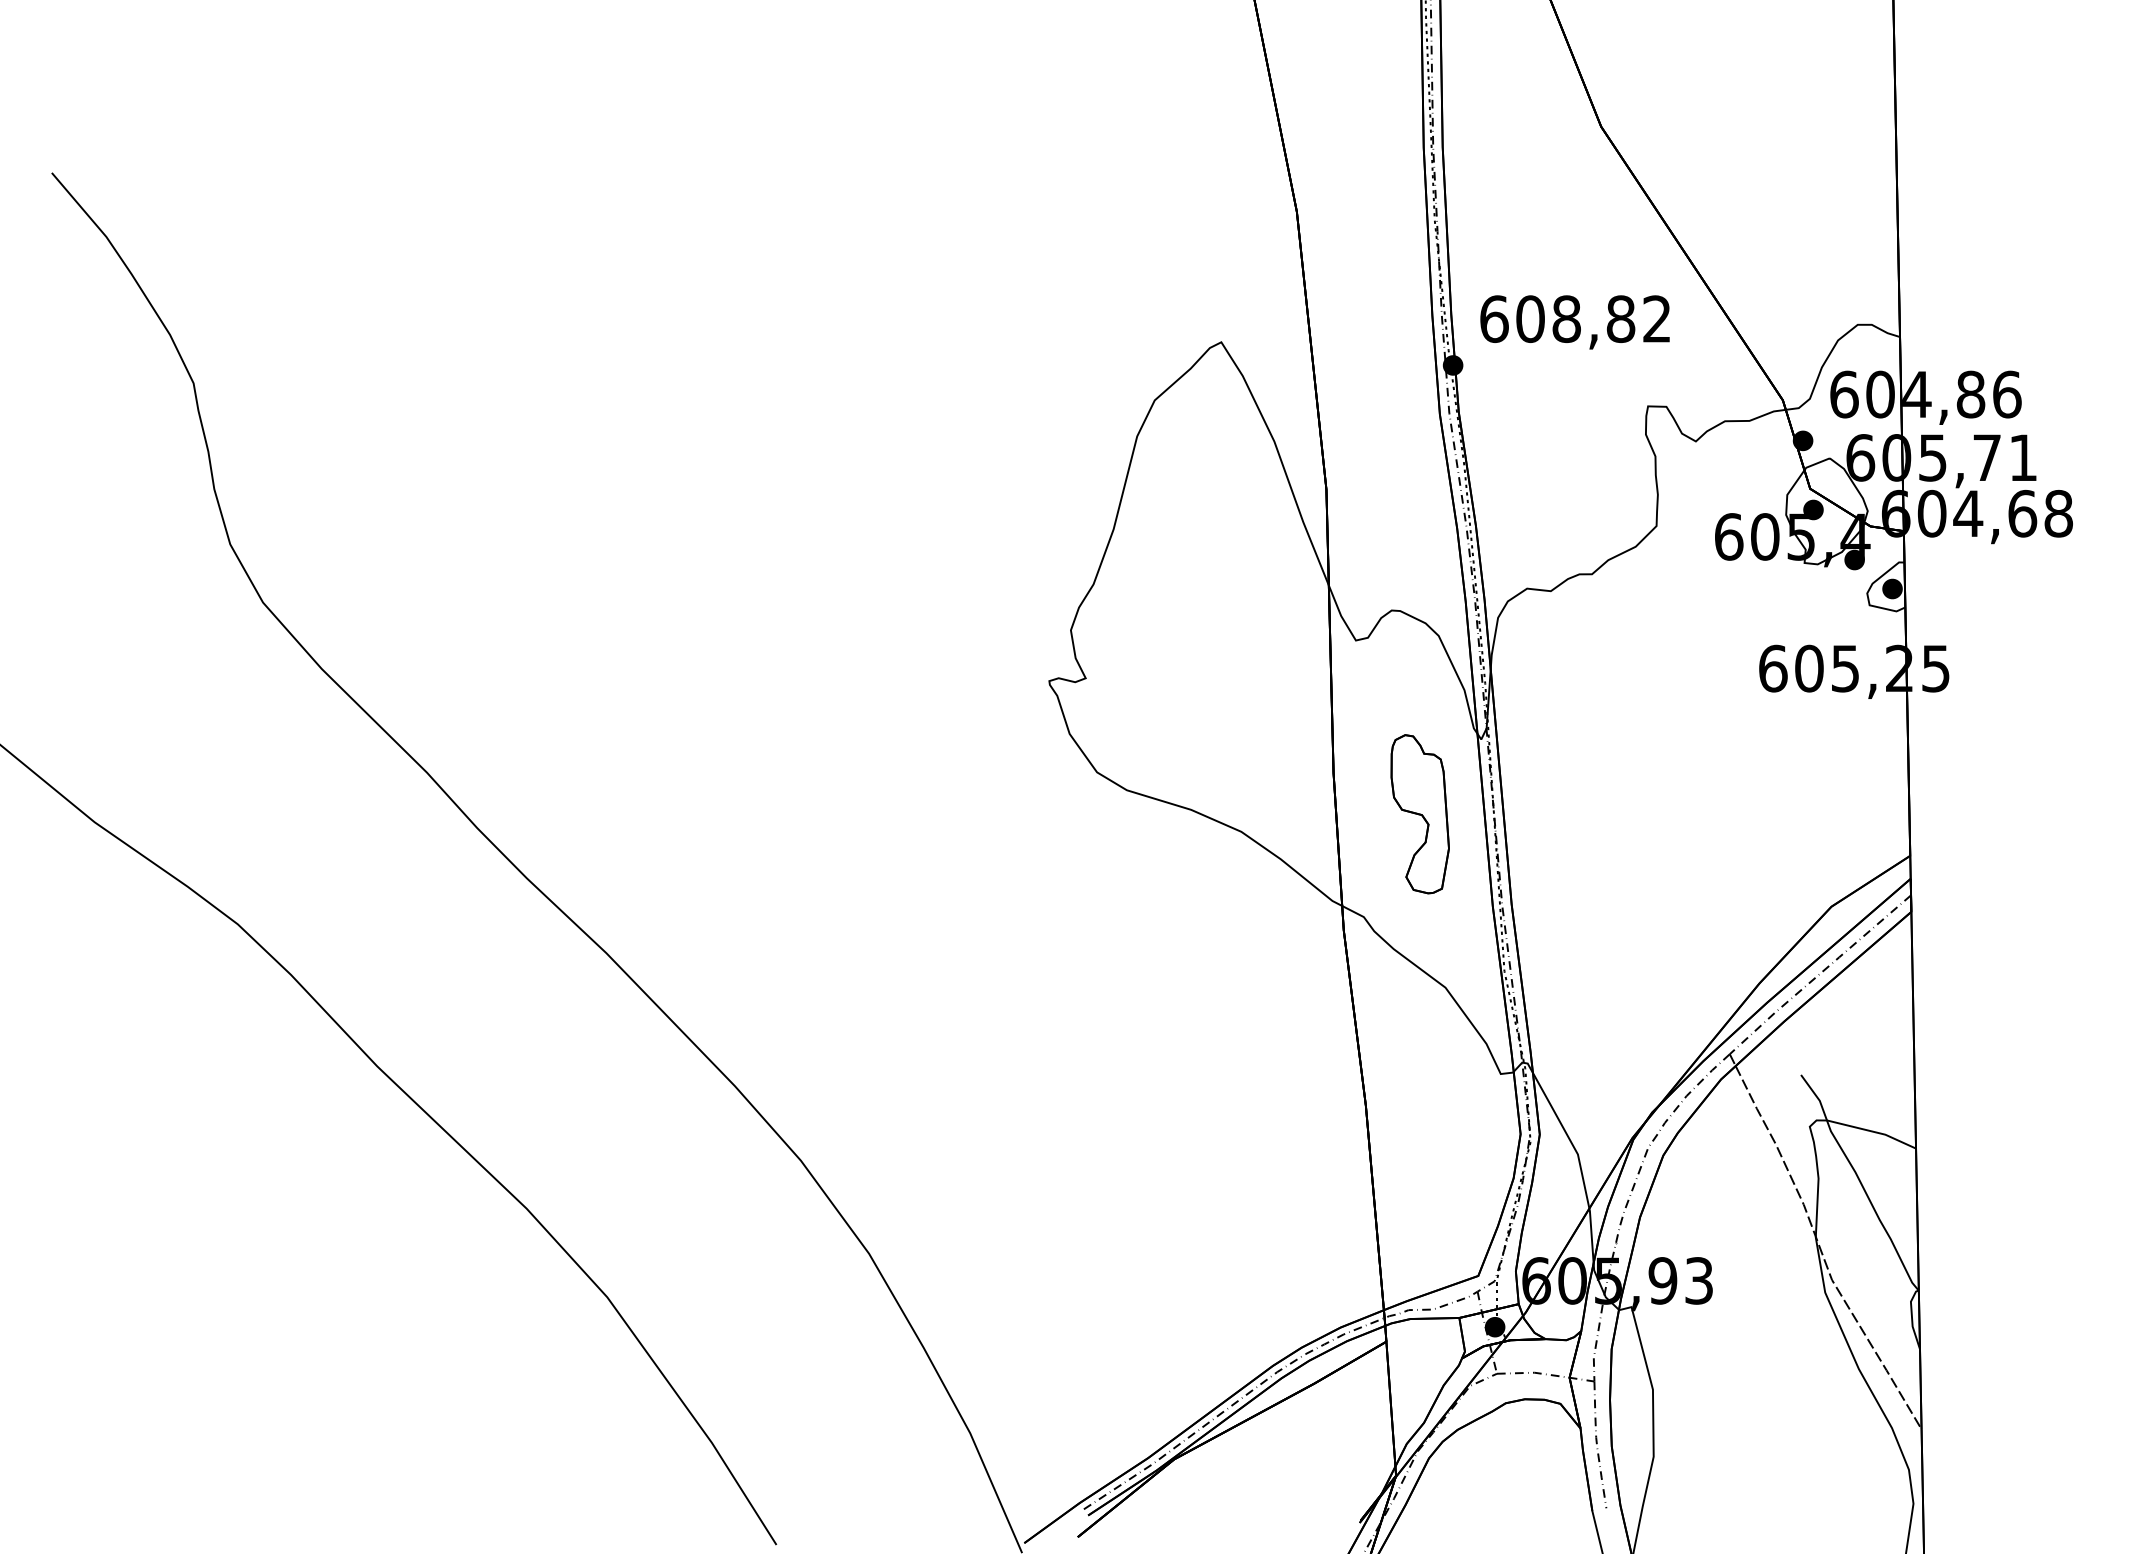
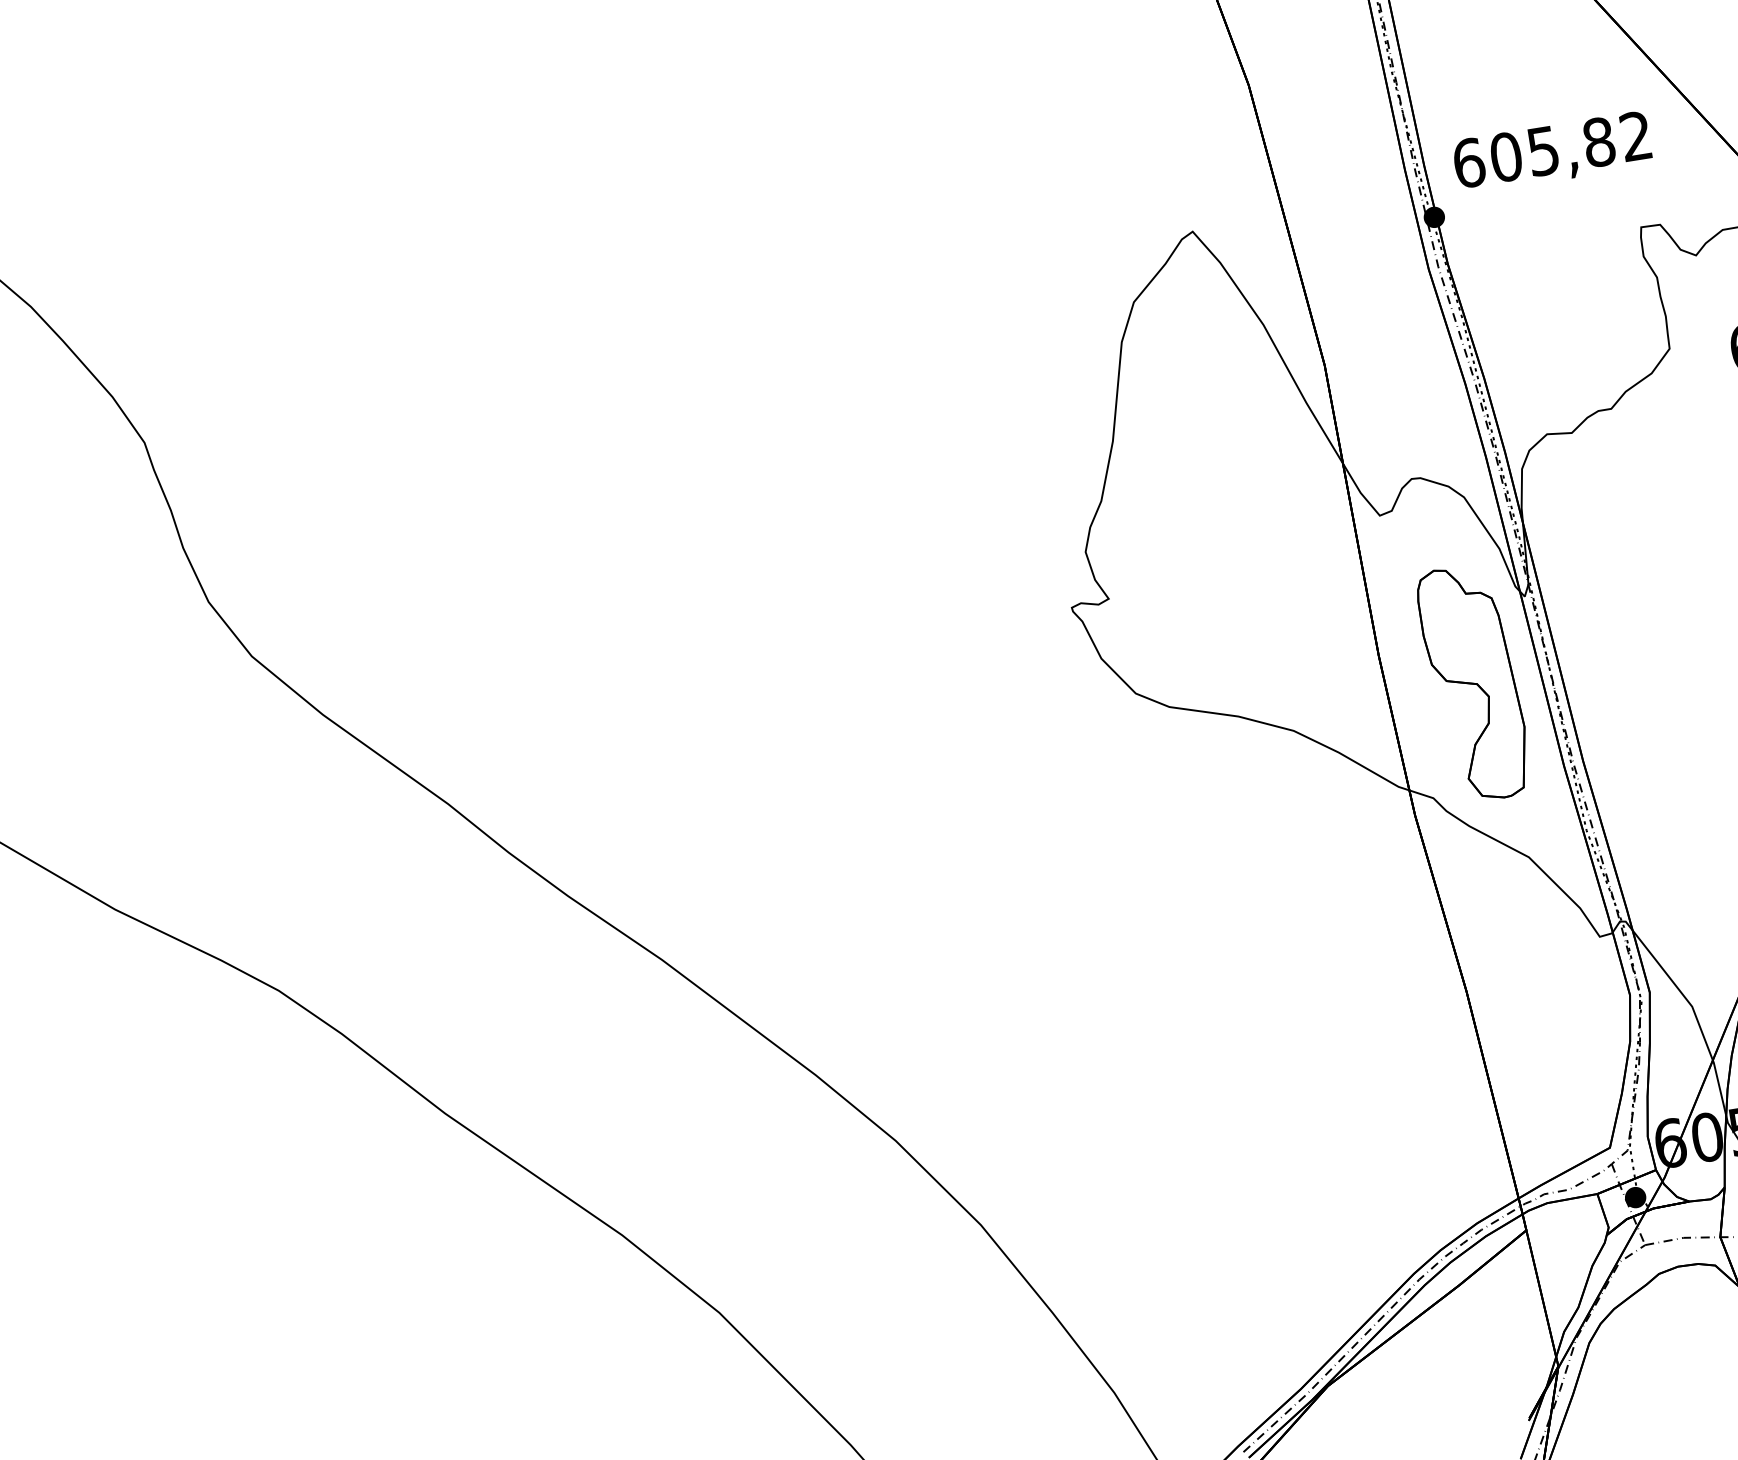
text: (1566, 319) -> (1543, 151), 608,82 -> 605,82
part: (1420, 814) -> (1474, 683), size x1.43

